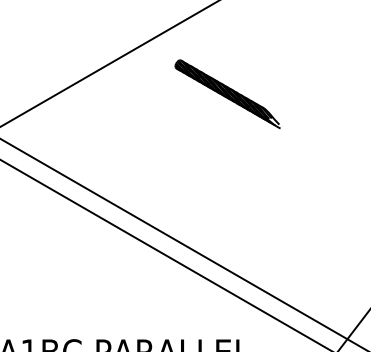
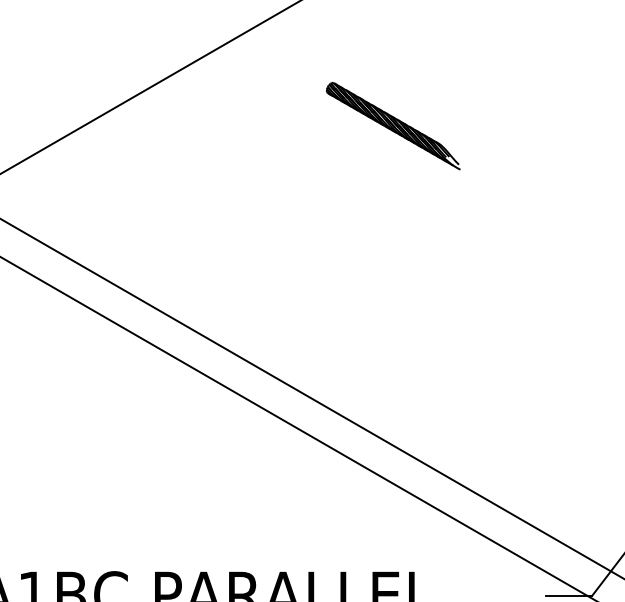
part: (227, 93) -> (393, 124), size x0.7

